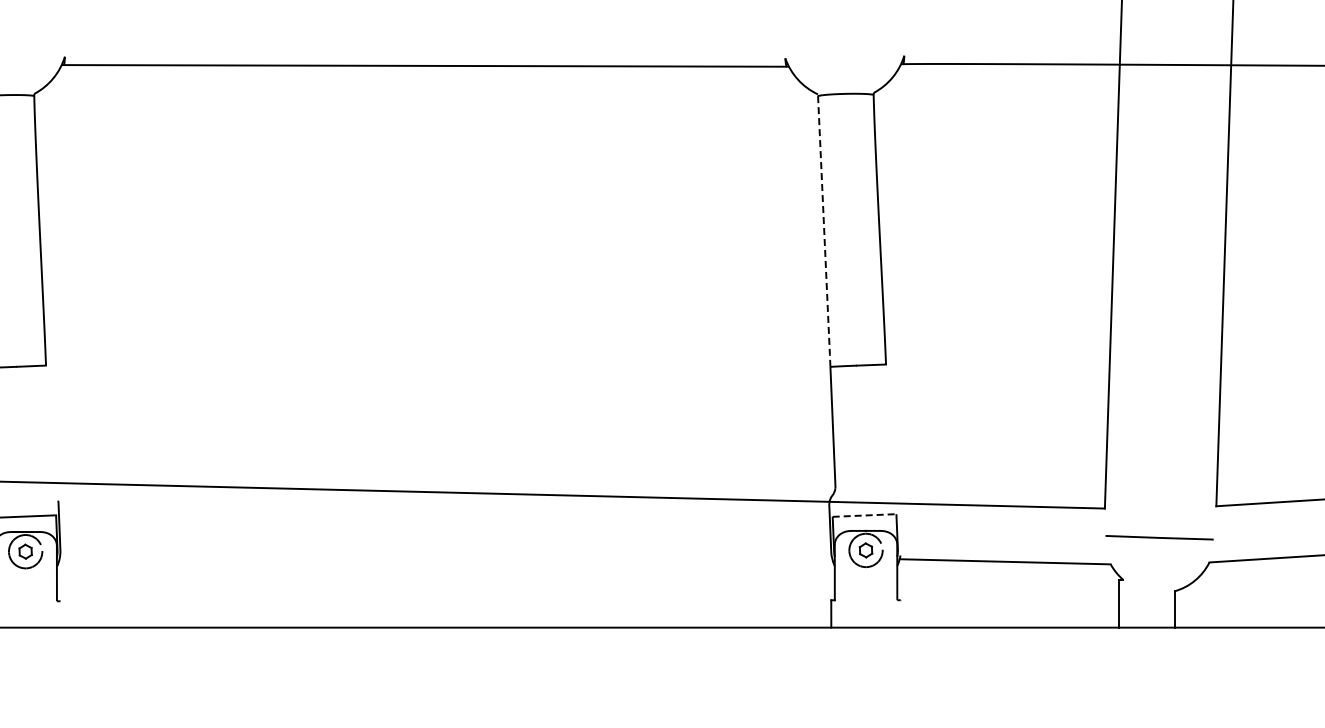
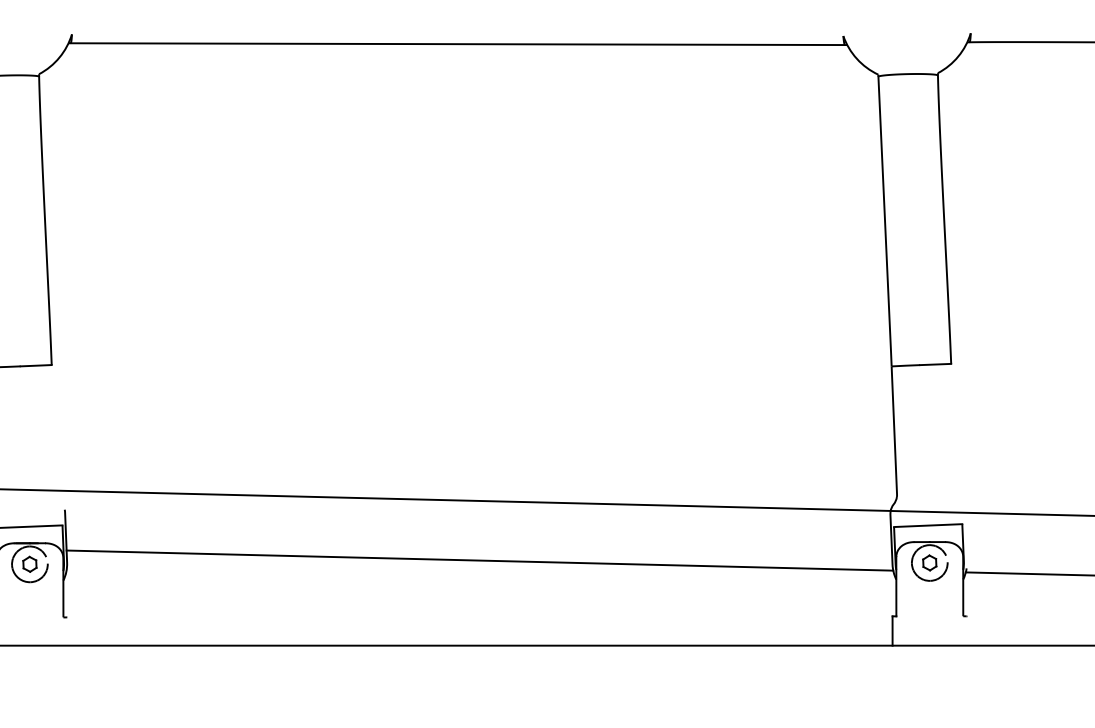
line: (824, 231) -> (885, 221), dashed -> solid
line: (864, 515) -> (928, 525), dashed -> solid
line: (445, 547) -> (479, 559), added

